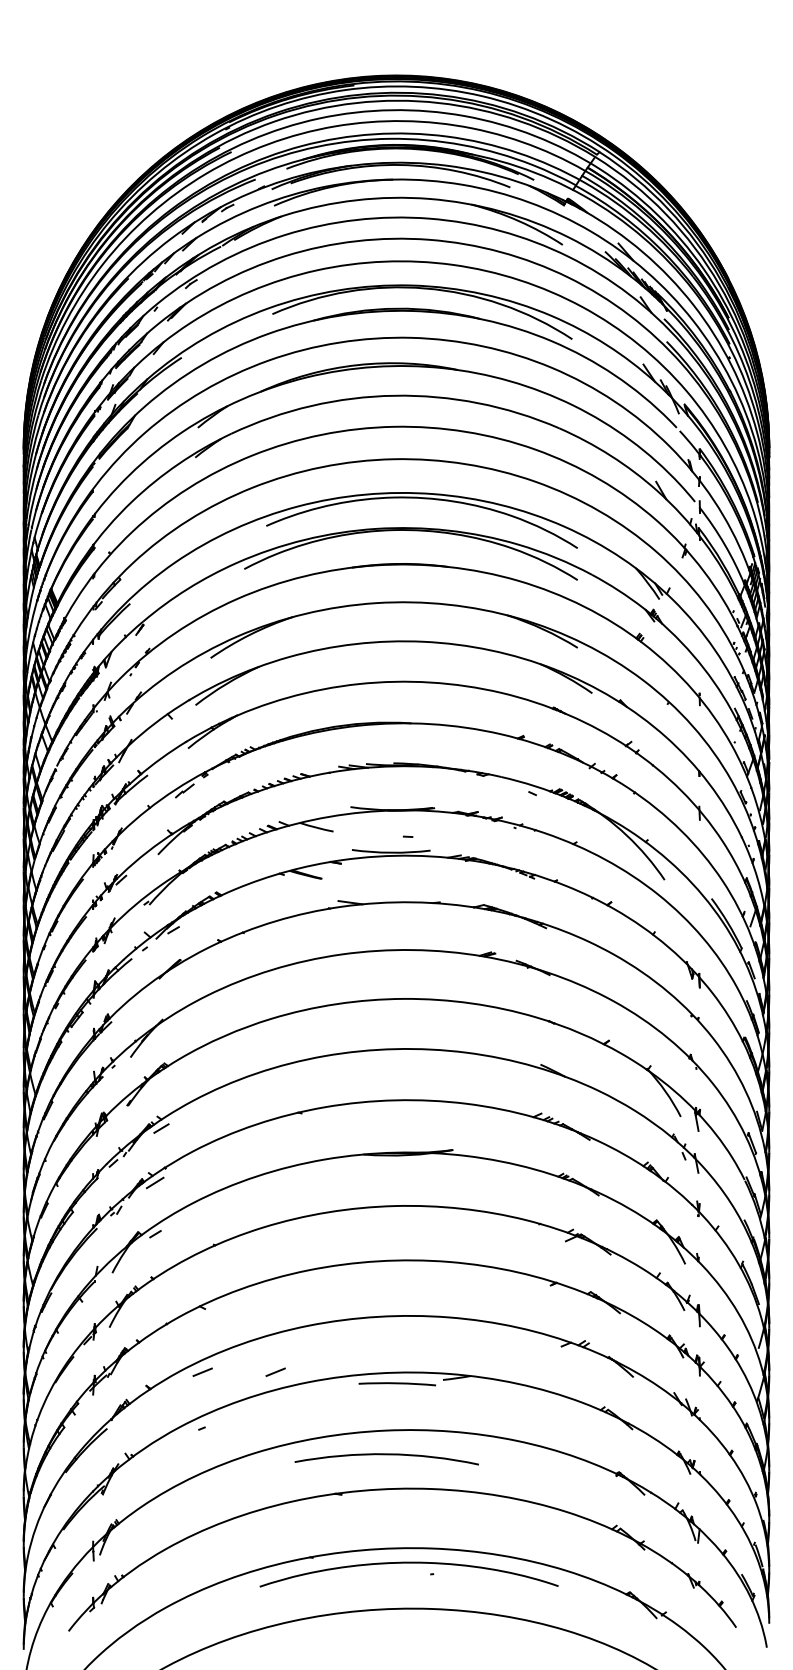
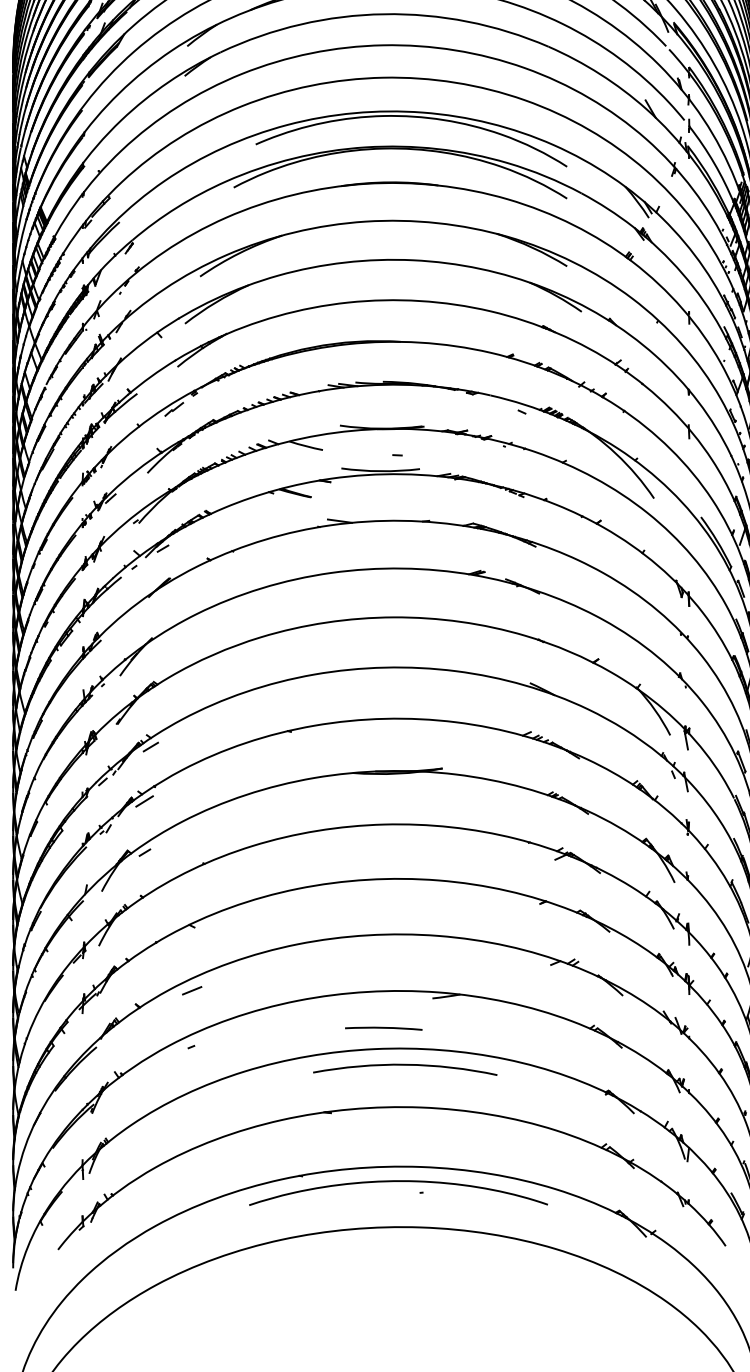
line: (275, 1371) -> (264, 989), removed
line: (397, 1384) -> (383, 1028), moved
arc: (386, 1455) -> (404, 1065), moved

